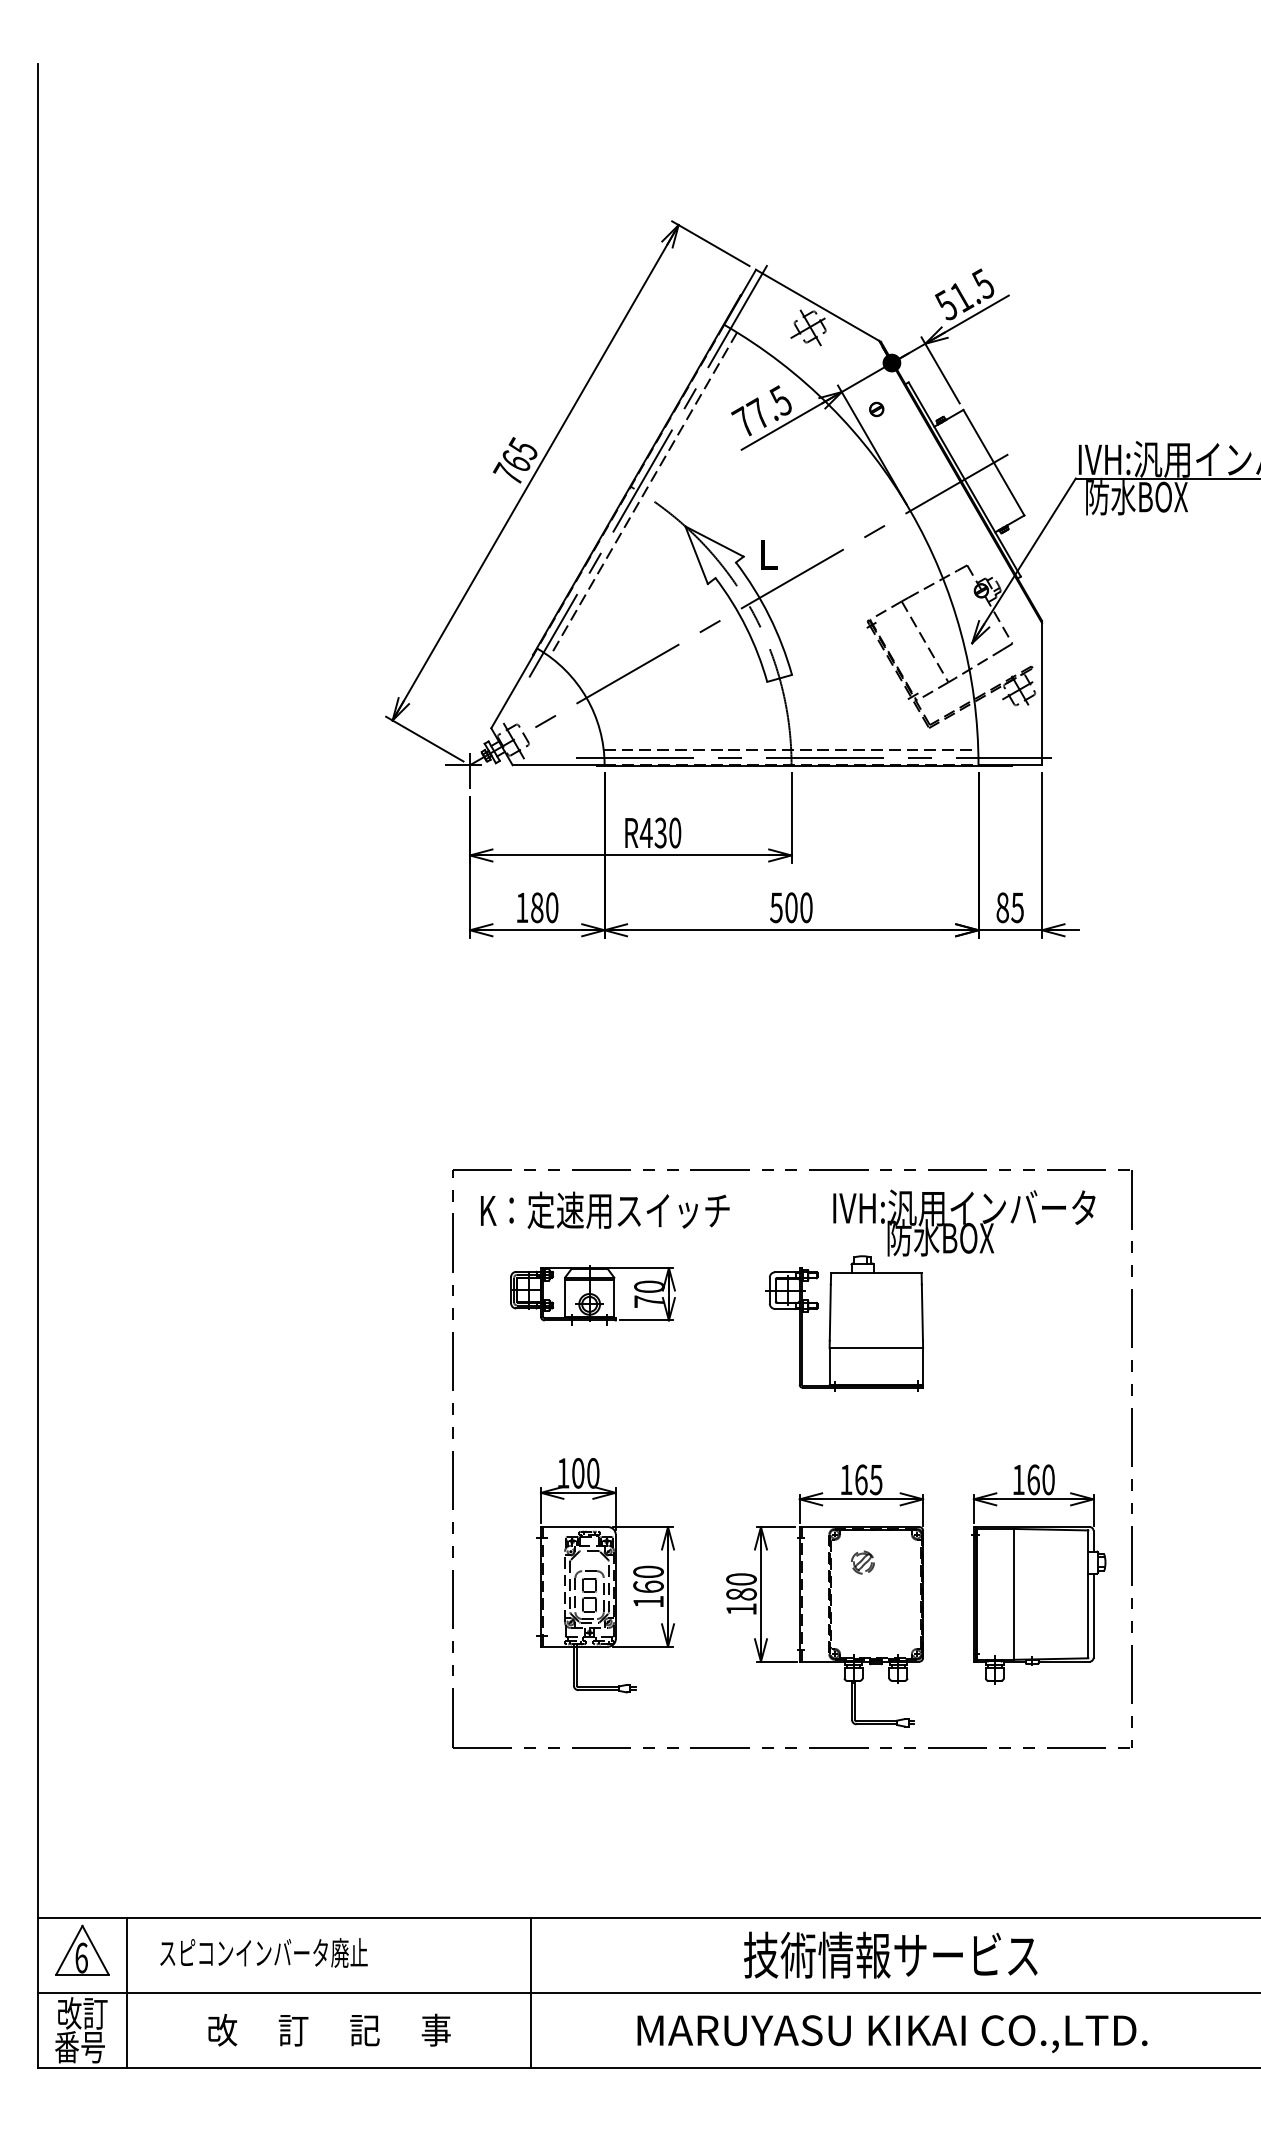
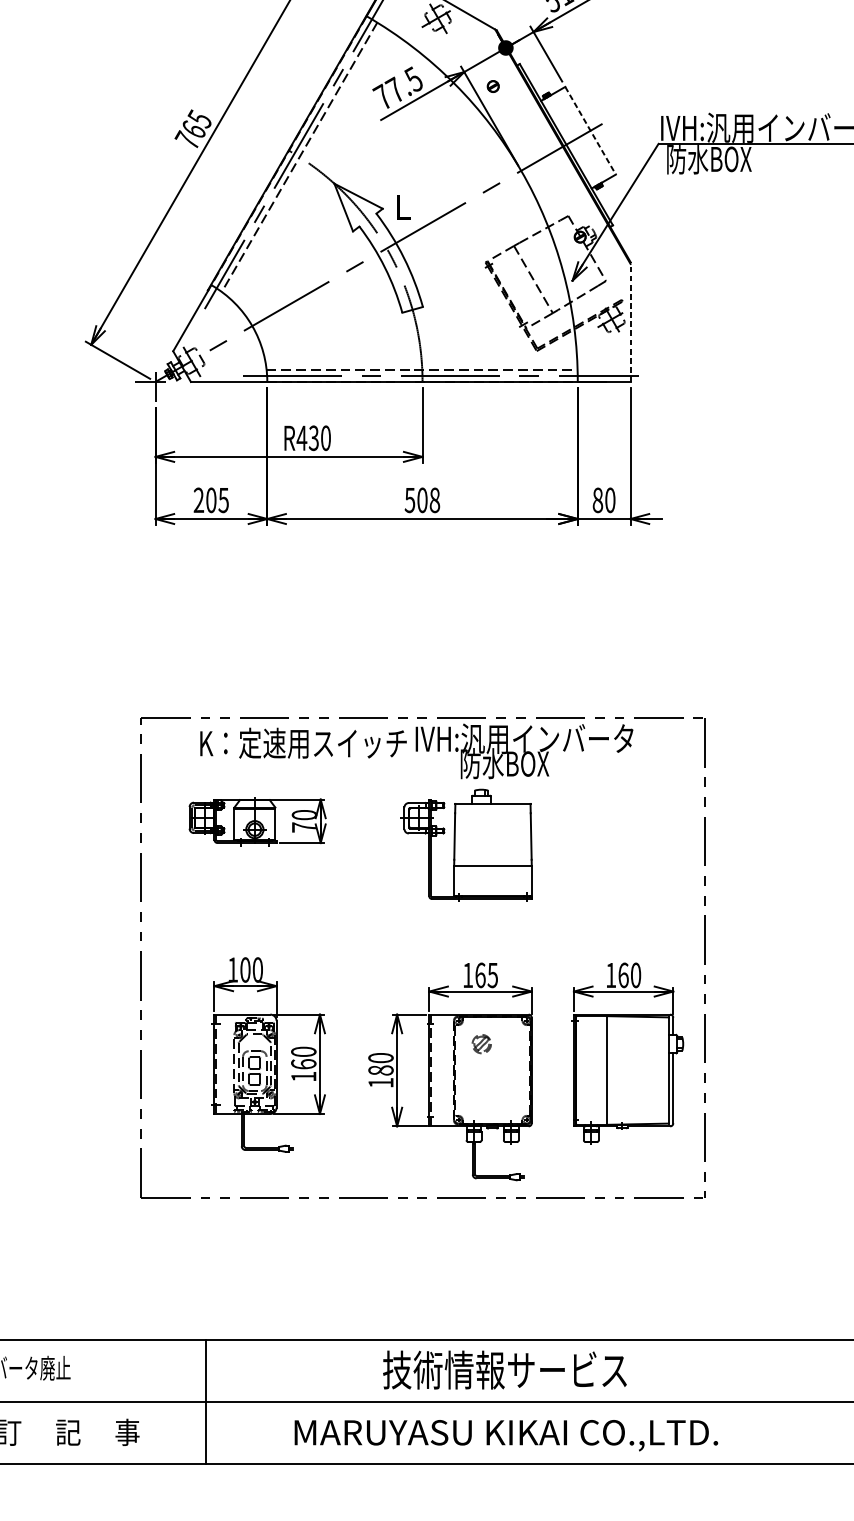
line: (993, 462) -> (590, 130), solid -> dashed
line: (1042, 692) -> (630, 321), solid -> dashed
text: (537, 907) -> (211, 500), 180 -> 205
text: (806, 907) -> (434, 500), 500 -> 508
text: (1017, 907) -> (610, 500), 85 -> 80
text: (605, 1209) -> (303, 742), moved
text: (964, 1222) -> (524, 750), moved

